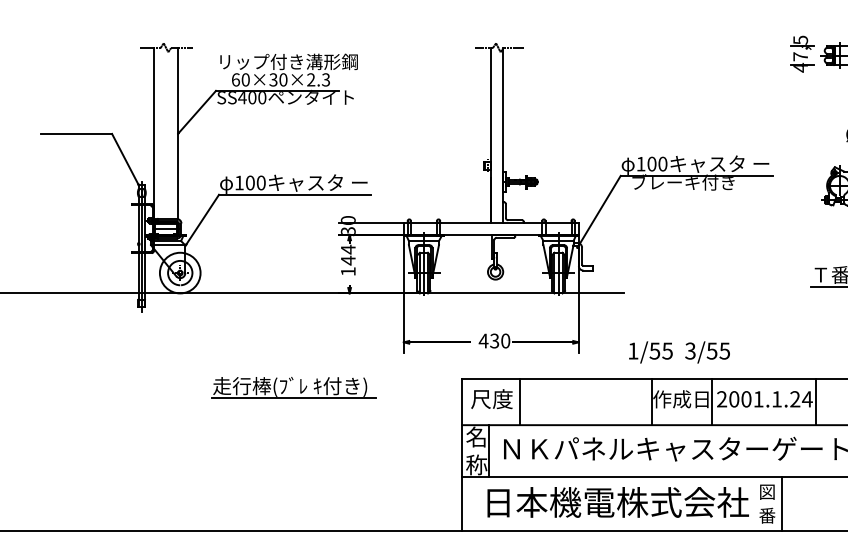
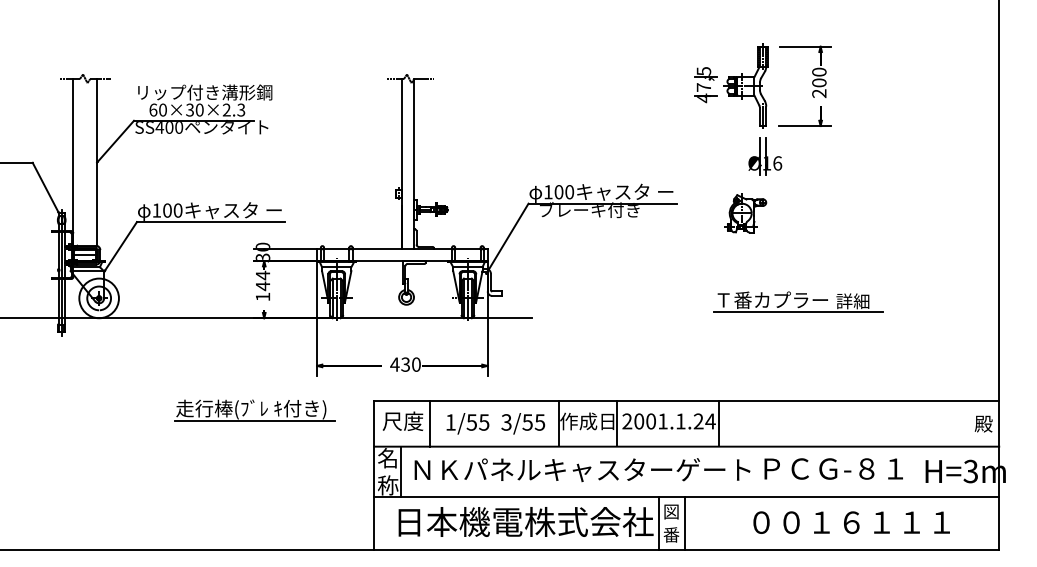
text: (679, 352) -> (495, 423), moved
part: (286, 388) -> (247, 410), moved
line: (755, 503) -> (659, 523), added

